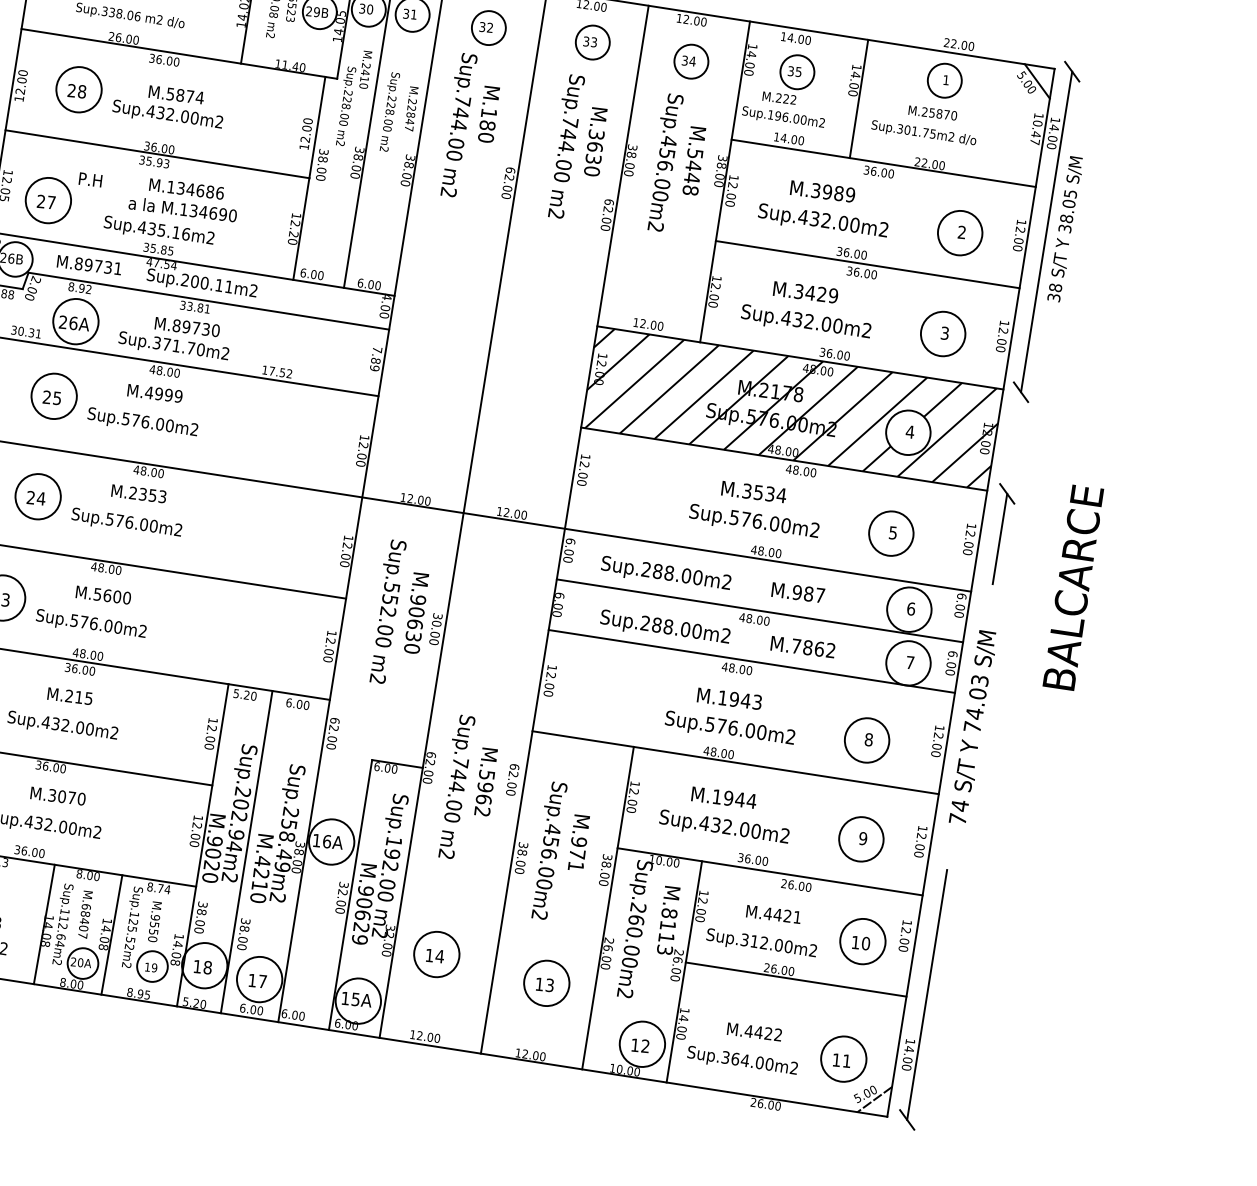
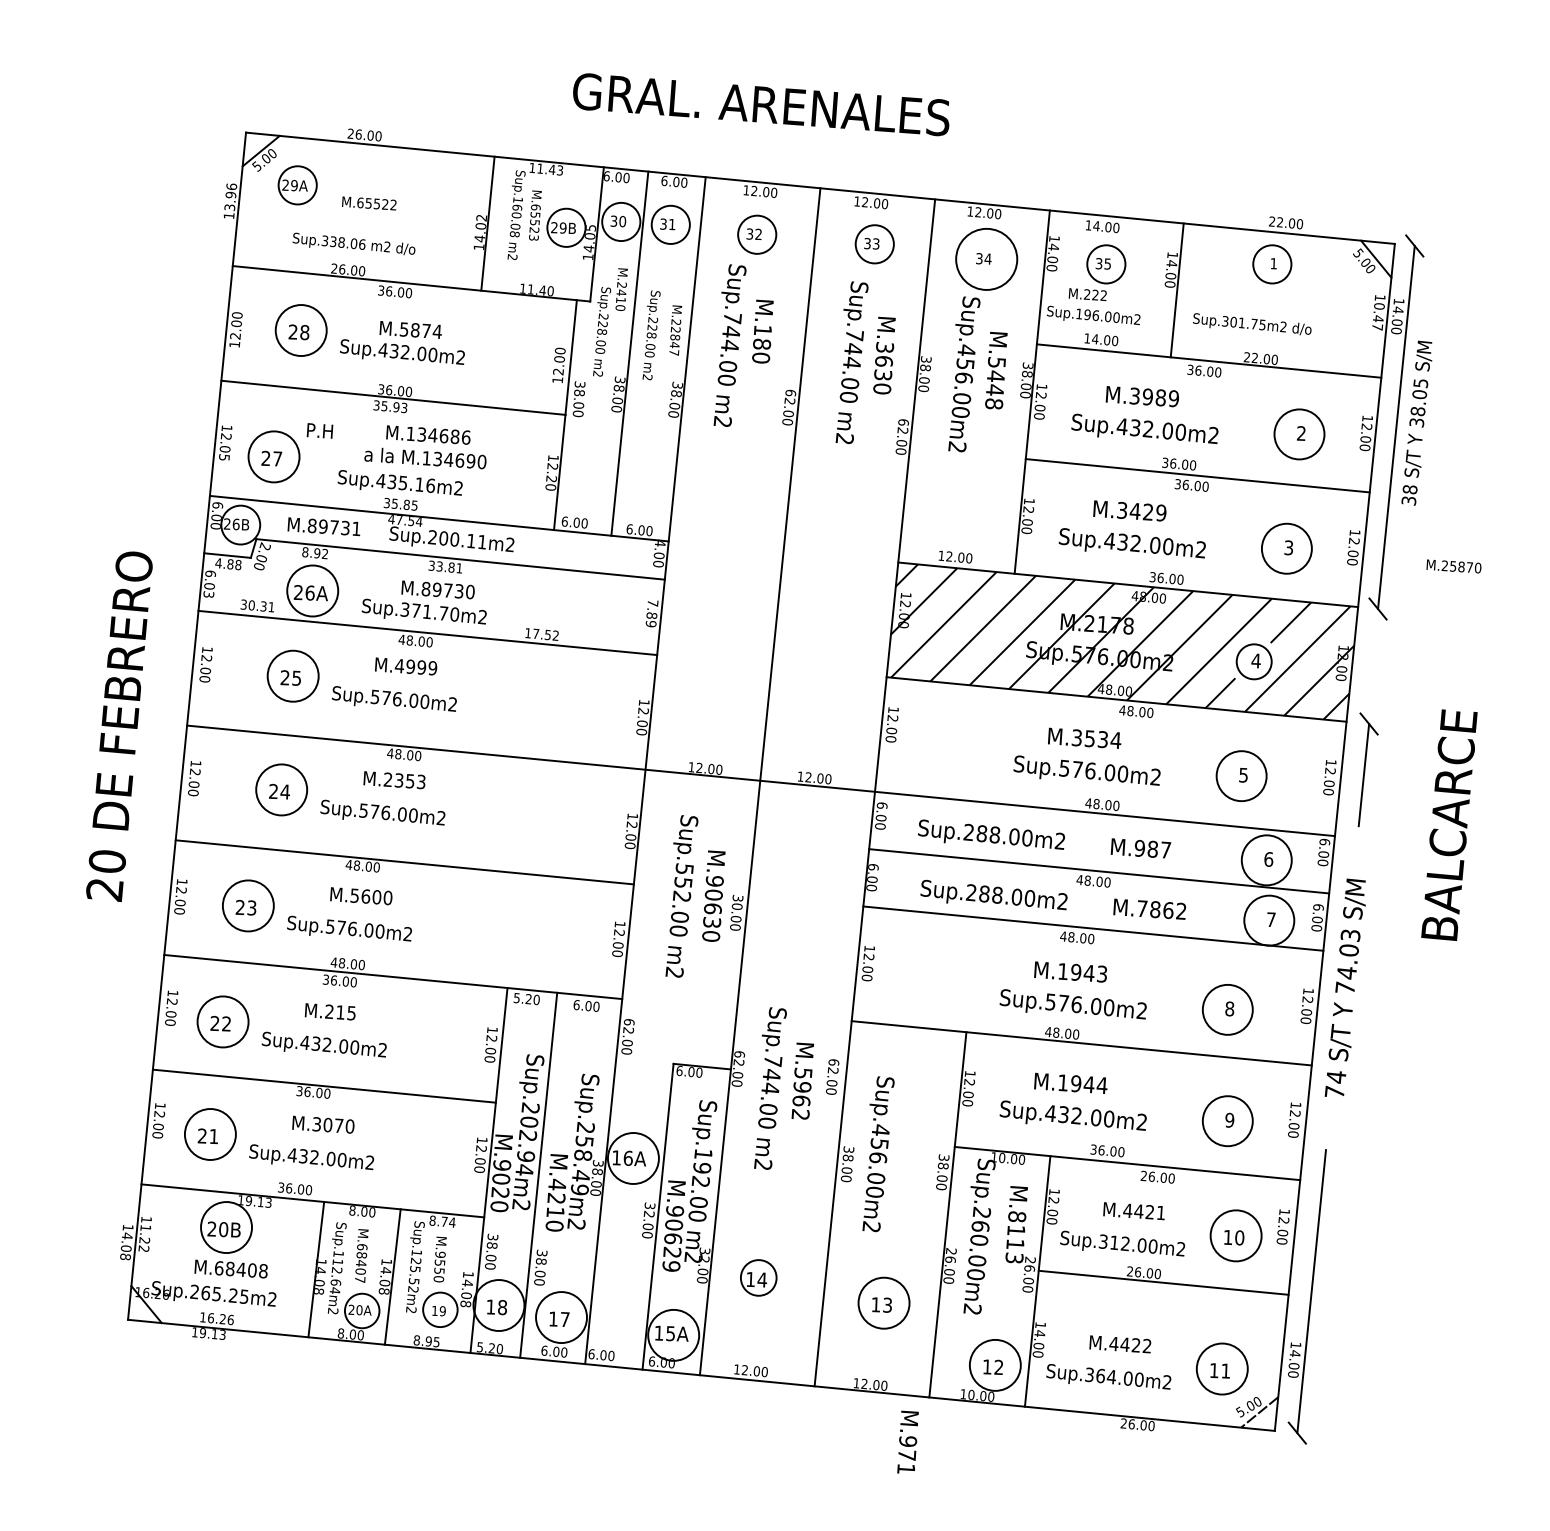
circle: (691, 61) -> (986, 259), size x1.6
text: (932, 113) -> (1453, 566), moved
circle: (908, 432) -> (1254, 661), size x0.7
text: (578, 842) -> (907, 1441), moved
circle: (436, 954) -> (758, 1277), size x0.7

